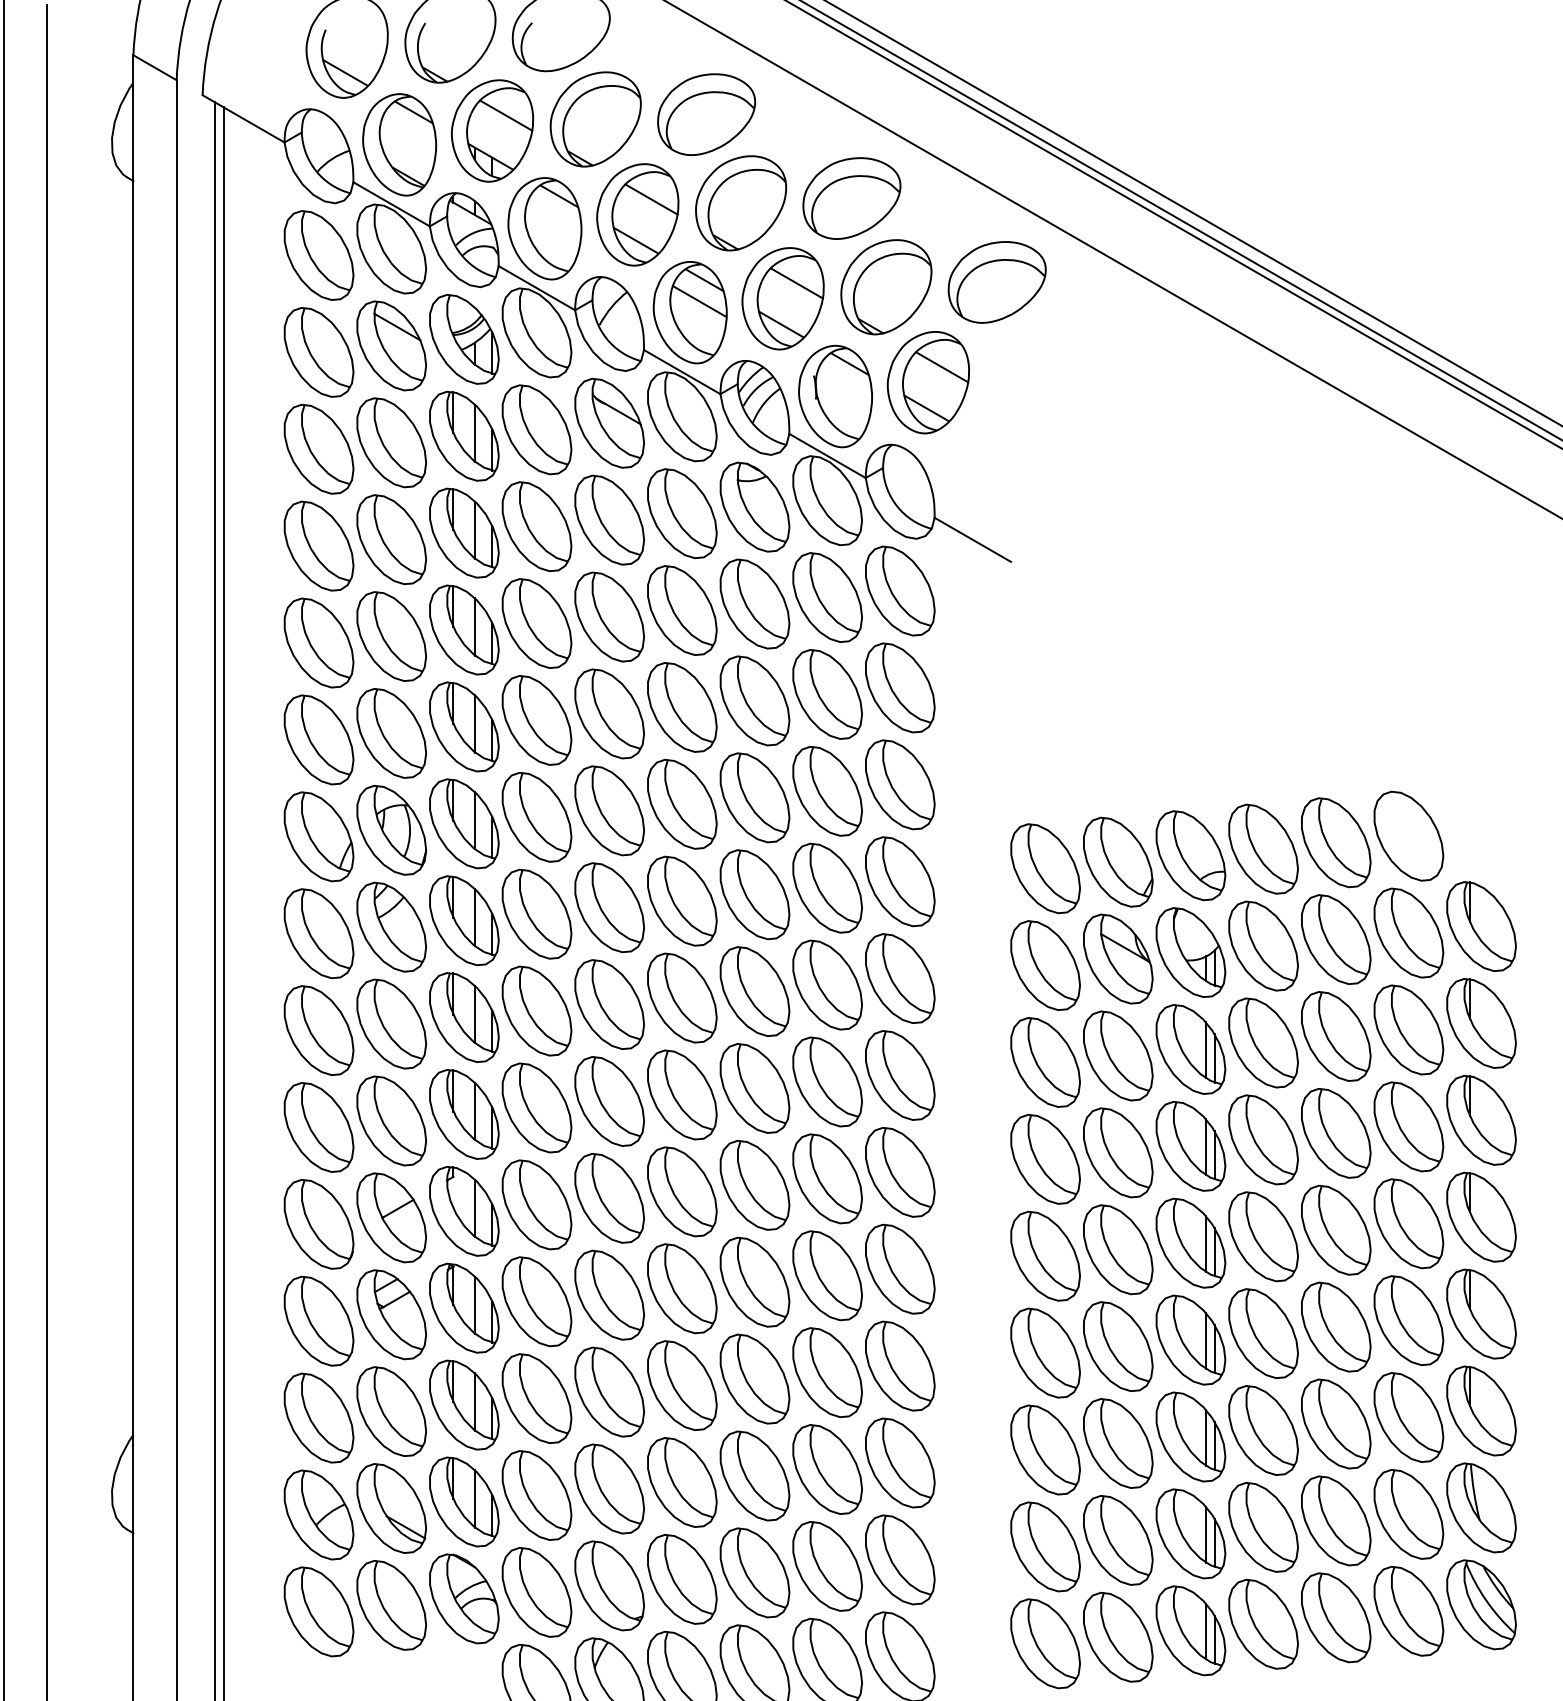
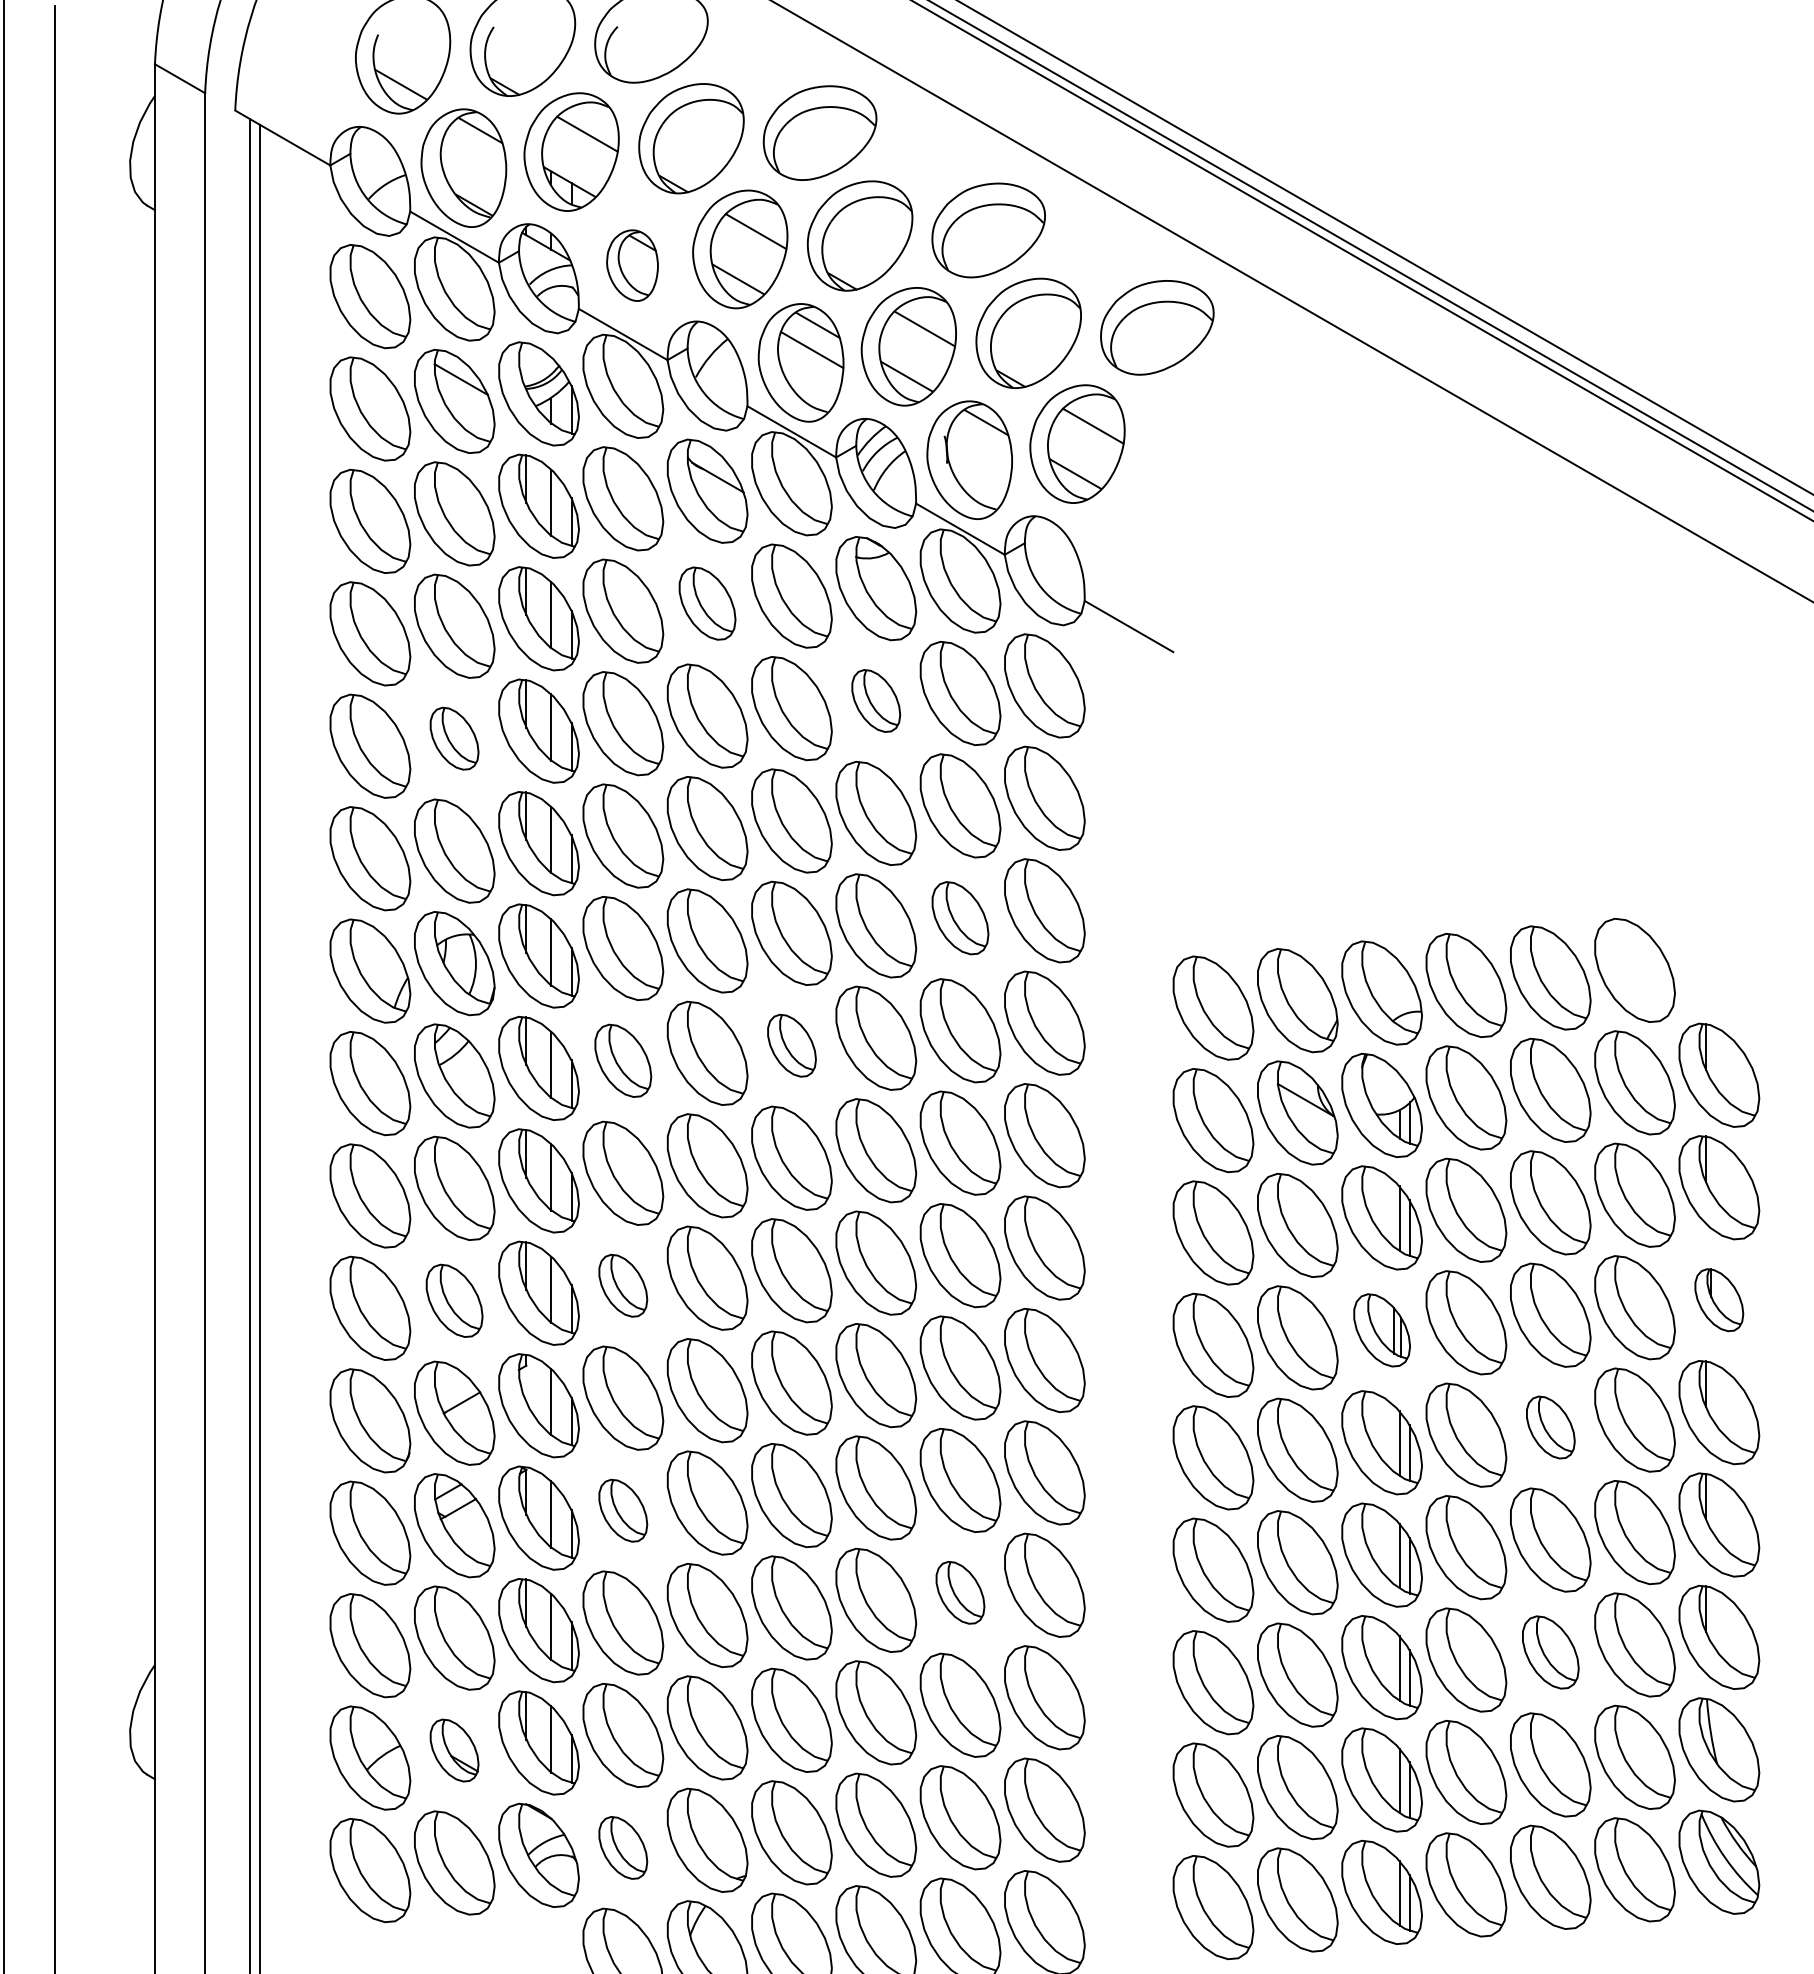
part: (544, 228) -> (631, 265), size x0.6
part: (609, 519) -> (707, 602), size x0.7
part: (754, 603) -> (875, 700), size x0.6
part: (391, 636) -> (454, 738), size x0.6
part: (827, 790) -> (960, 917), size x0.7
part: (682, 900) -> (792, 1045), size x0.6
part: (536, 913) -> (622, 1060), size x0.7
part: (536, 1107) -> (622, 1285), size x0.6
part: (391, 1120) -> (454, 1300), size x0.7
part: (1481, 1120) -> (1719, 1300), size x0.6
part: (1190, 1146) -> (1381, 1330), size x0.7
part: (1336, 1229) -> (1551, 1426), size x0.6
part: (536, 1301) -> (622, 1510), size x0.6
part: (827, 1372) -> (960, 1592), size x0.6
part: (1336, 1423) -> (1551, 1651), size x0.7
part: (391, 1508) -> (454, 1750), size x0.6
part: (536, 1592) -> (622, 1848), size x0.6

